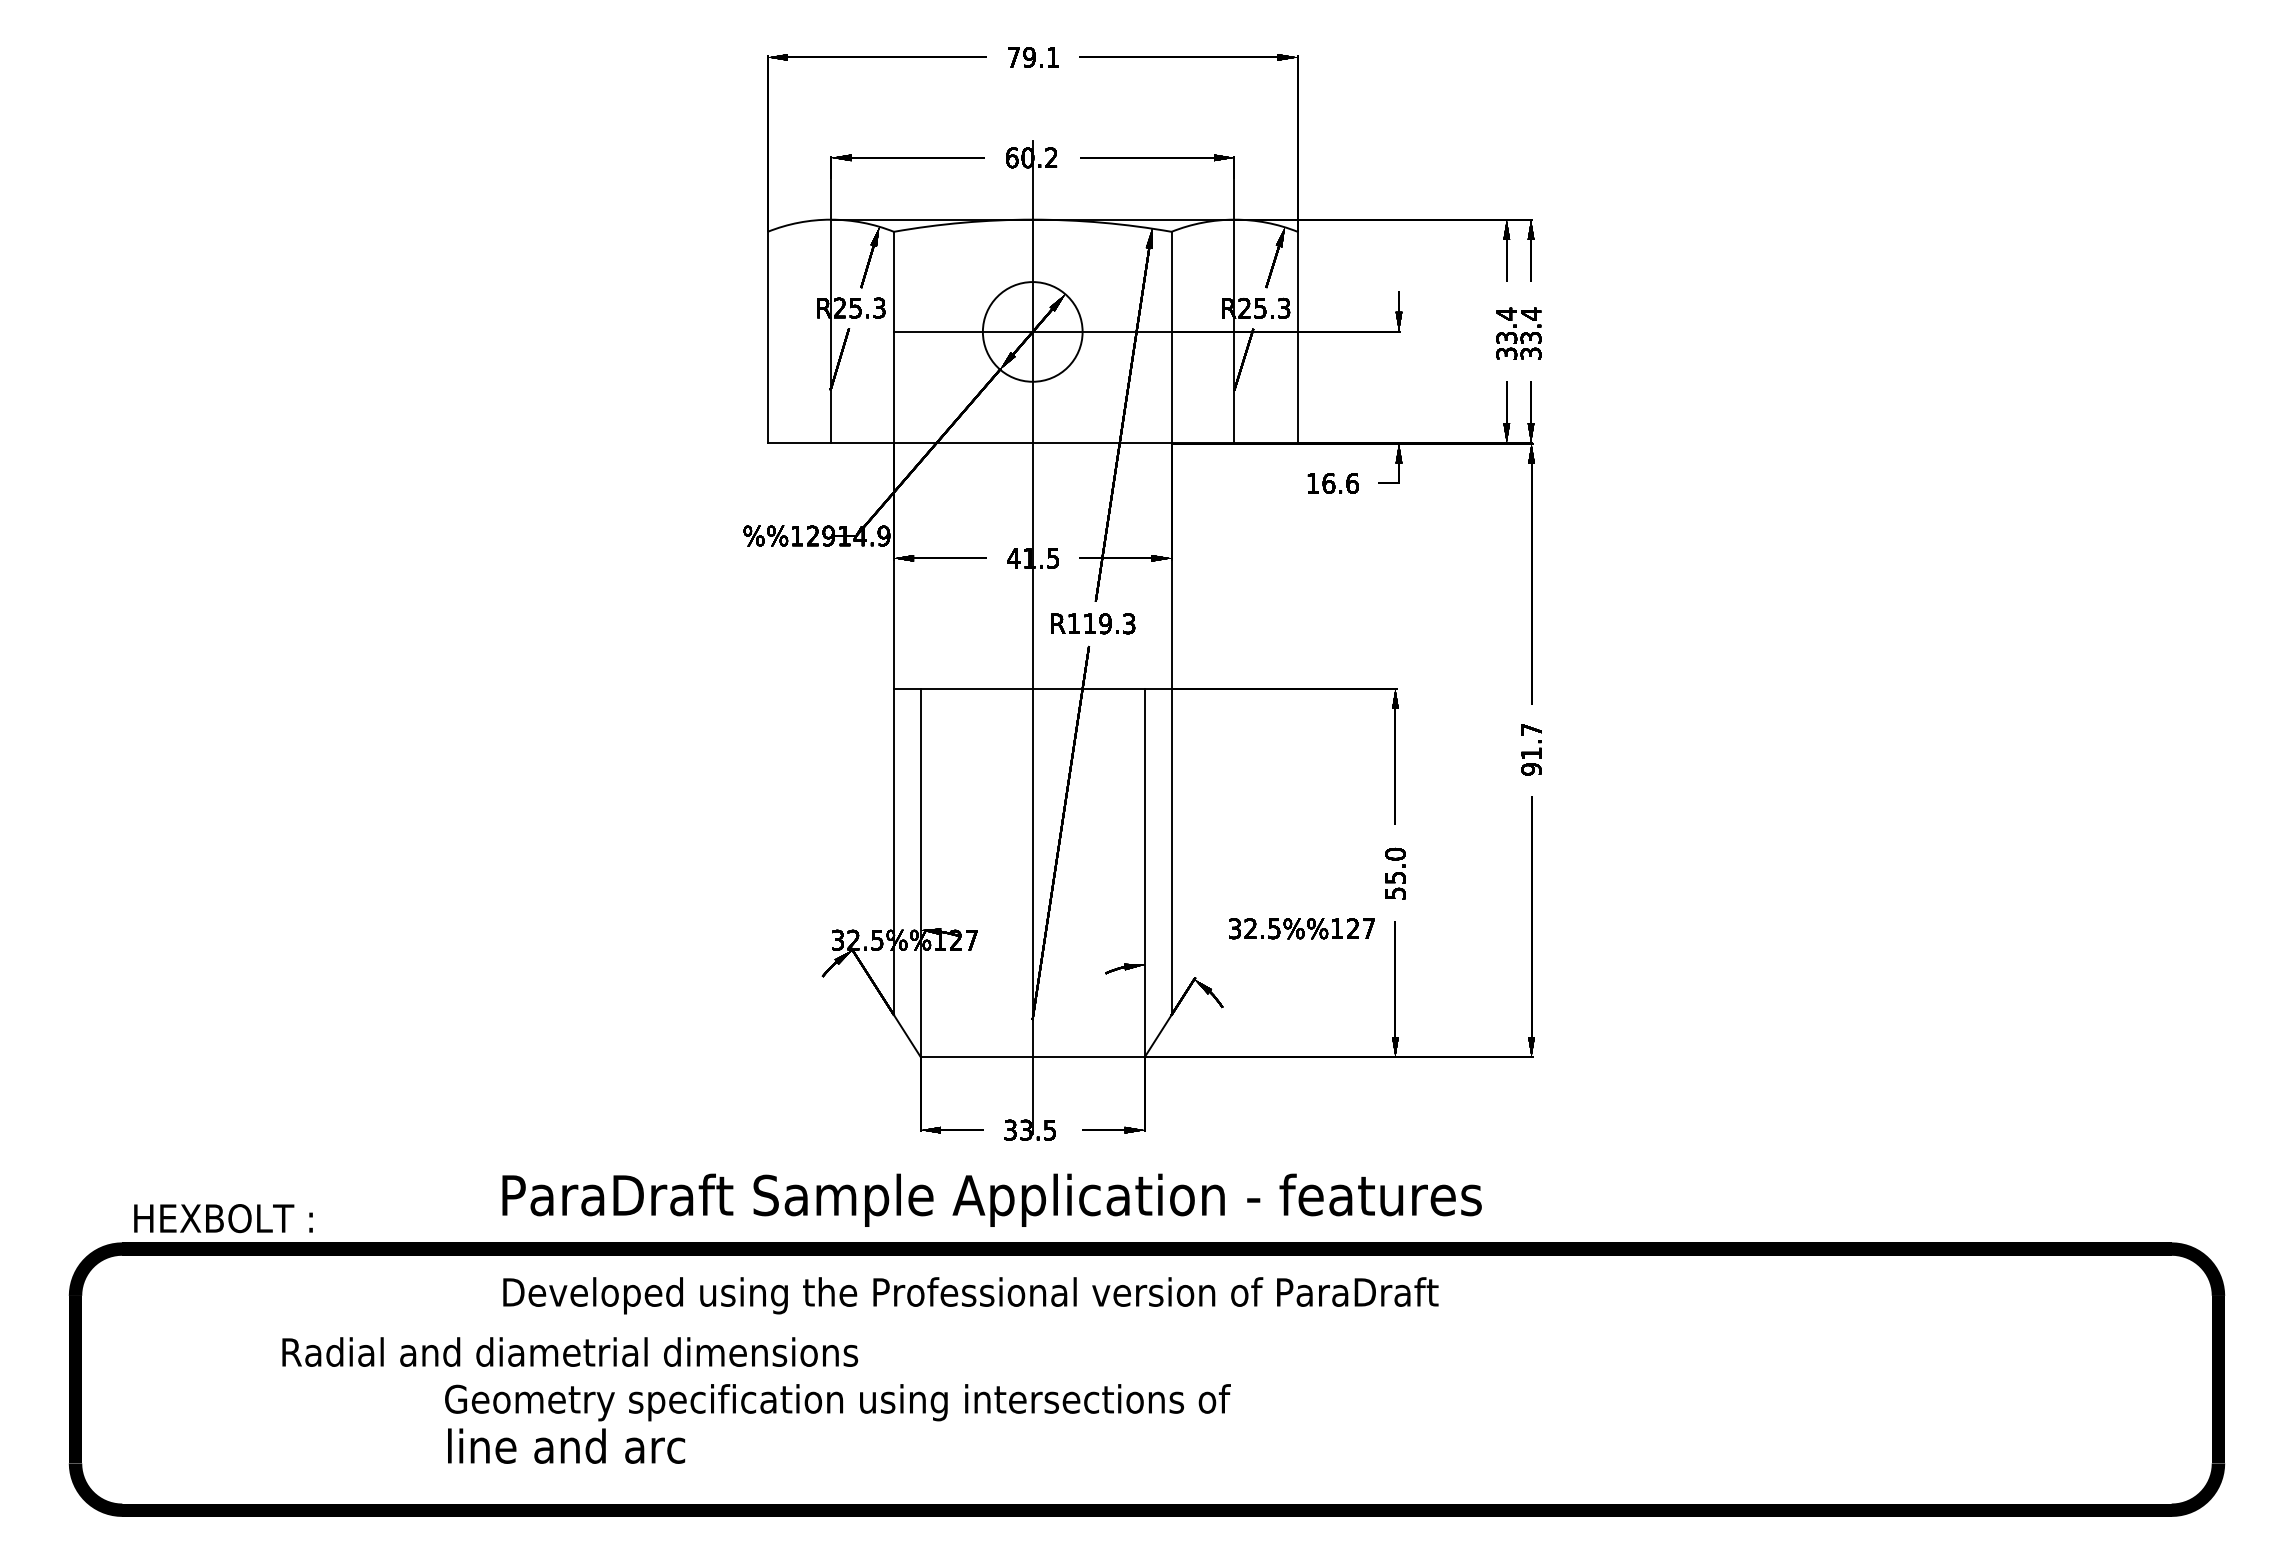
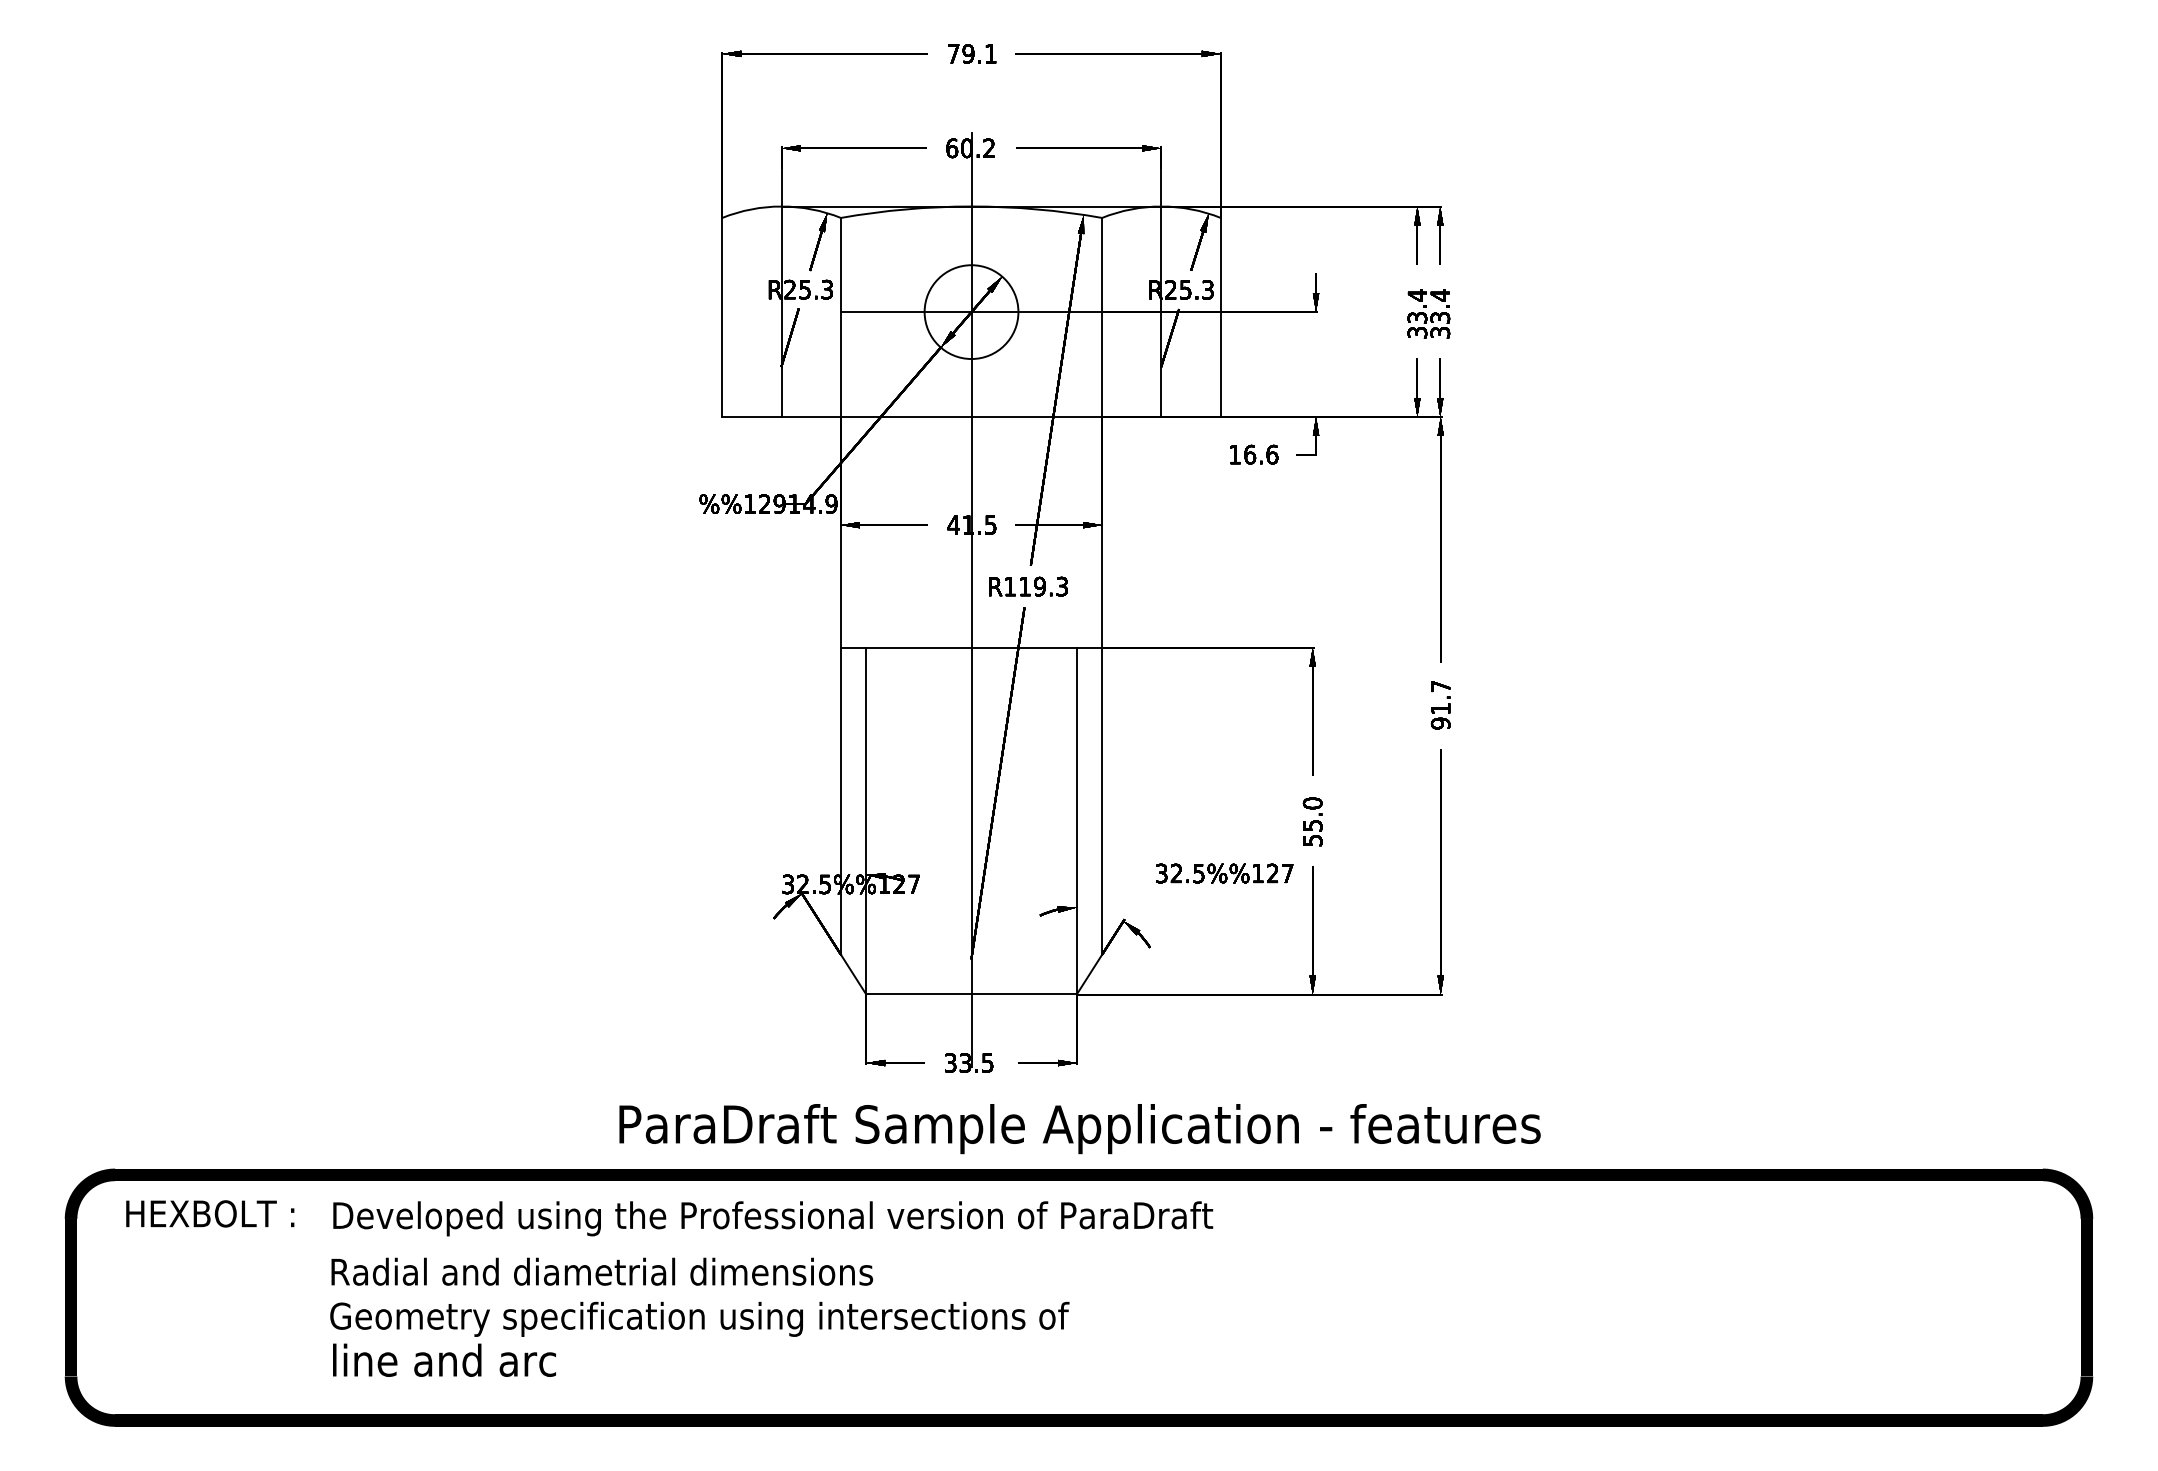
text: (991, 1199) -> (1079, 1128), moved
text: (223, 1218) -> (210, 1213), moved
text: (970, 1295) -> (772, 1218), moved
text: (570, 1351) -> (602, 1271), moved
text: (837, 1423) -> (699, 1338), moved

